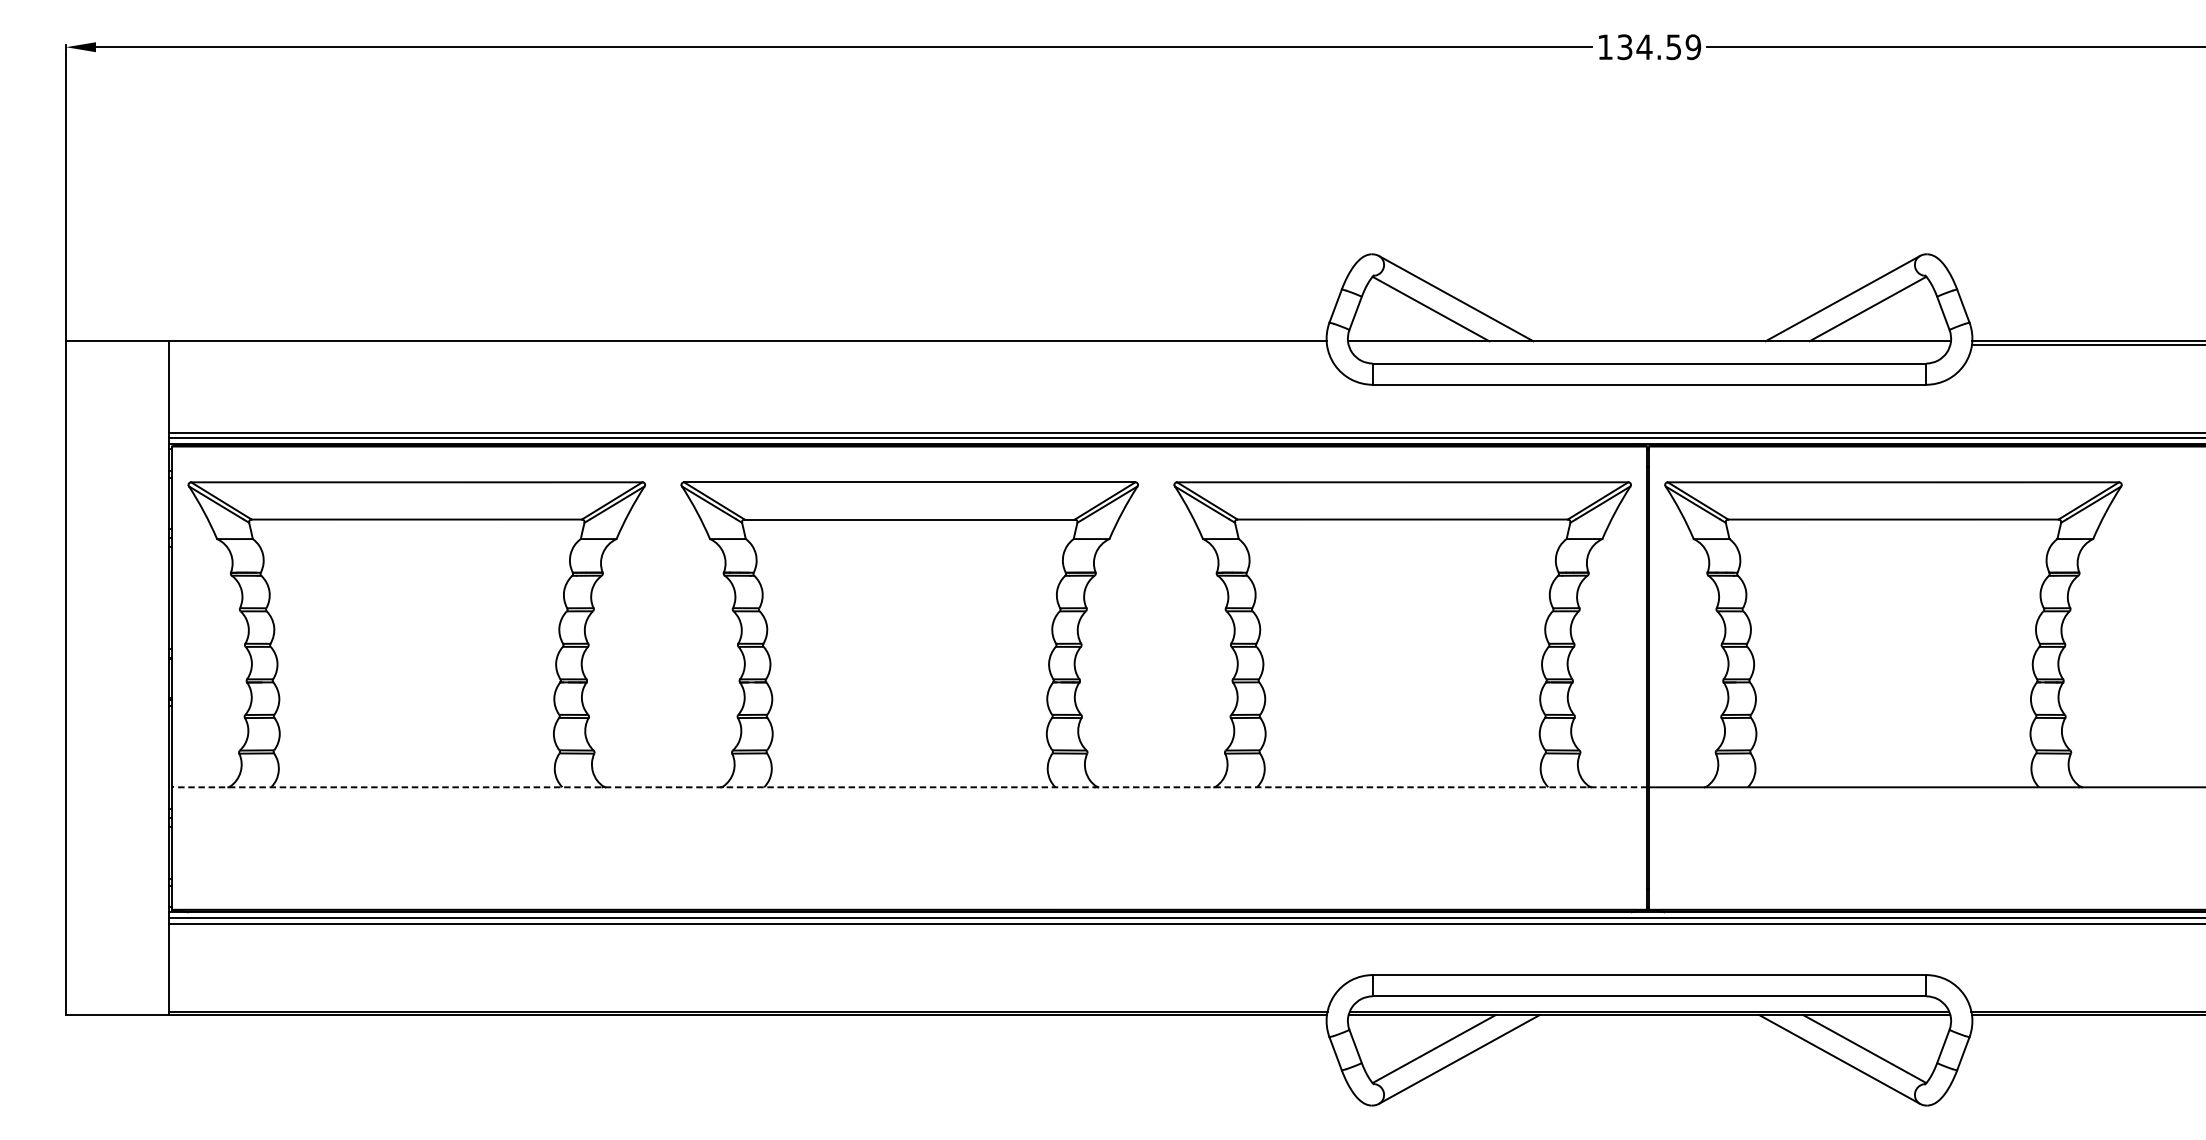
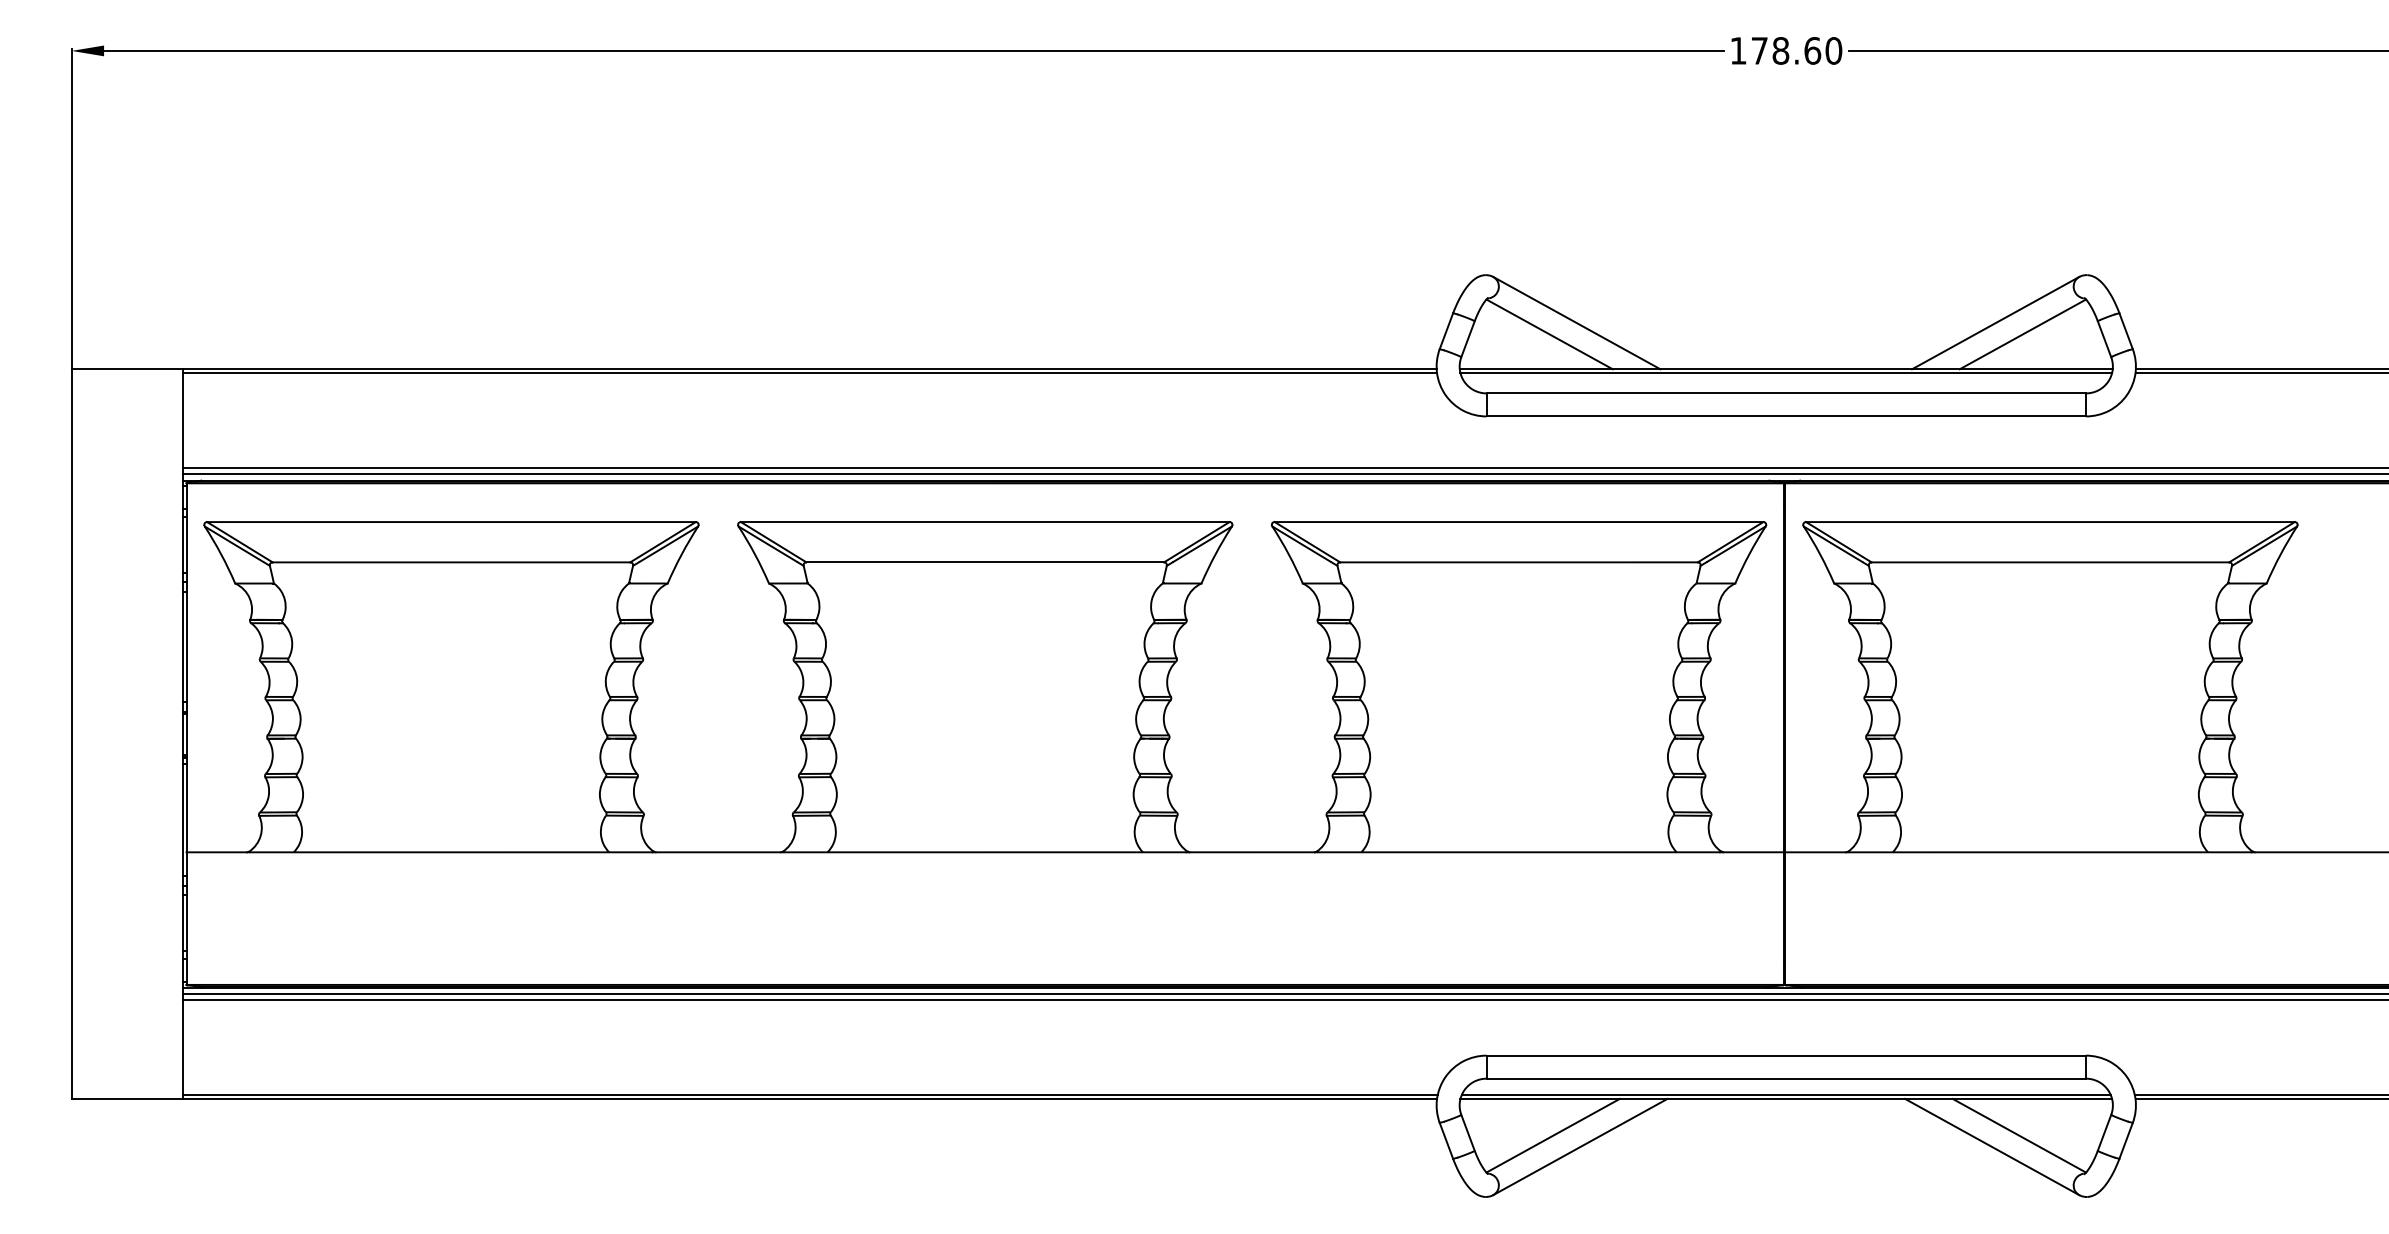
text: (1658, 46) -> (1796, 50), 134.59 -> 178.60
line: (748, 345) -> (810, 373), added
line: (1649, 345) -> (1786, 373), added
line: (909, 787) -> (985, 852), dashed -> solid

